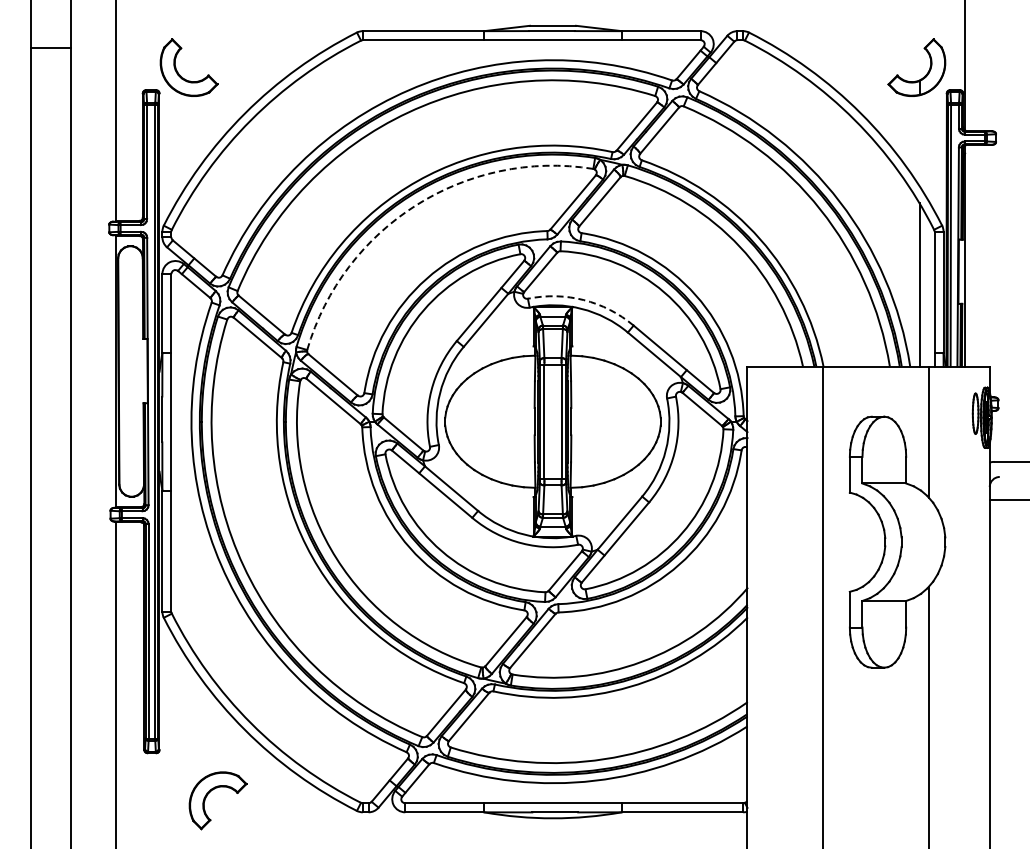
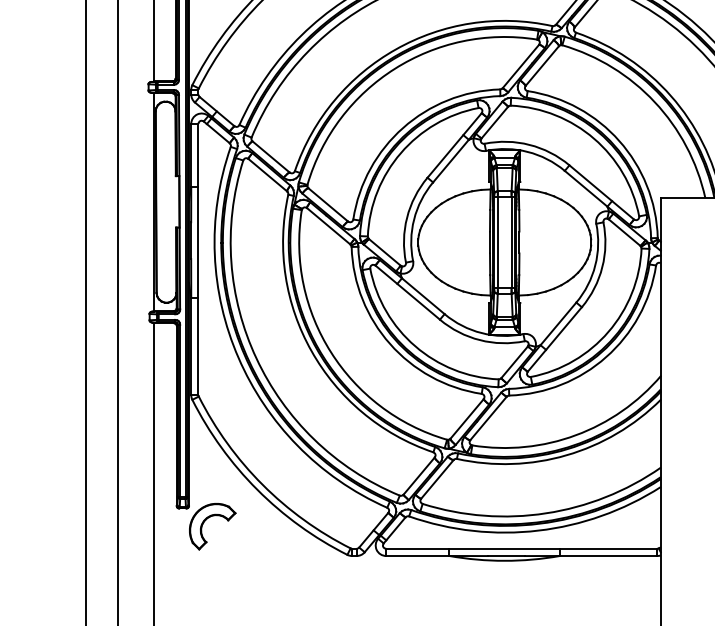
arc: (416, 205) -> (395, 68), dashed -> solid
arc: (583, 300) -> (529, 145), dashed -> solid
part: (210, 792) -> (206, 520), moved

